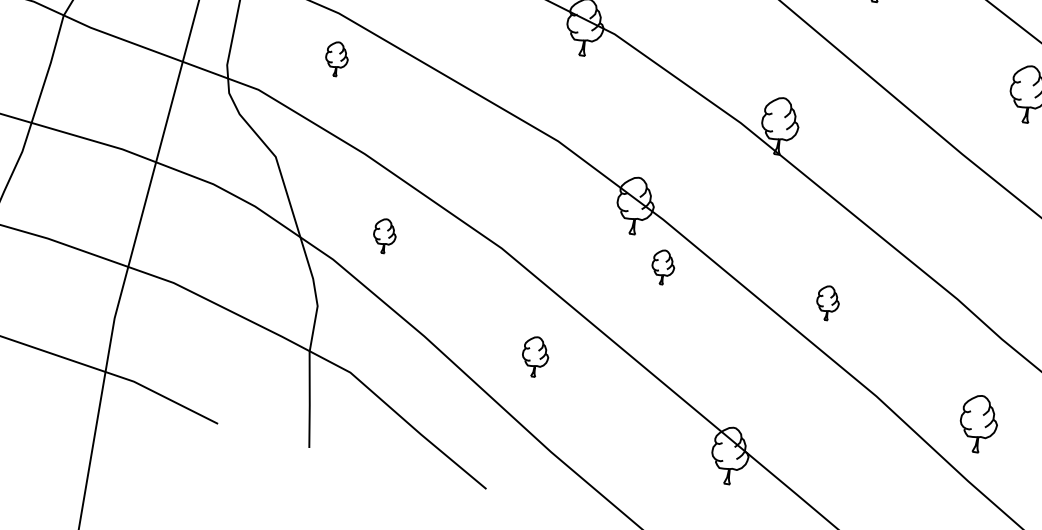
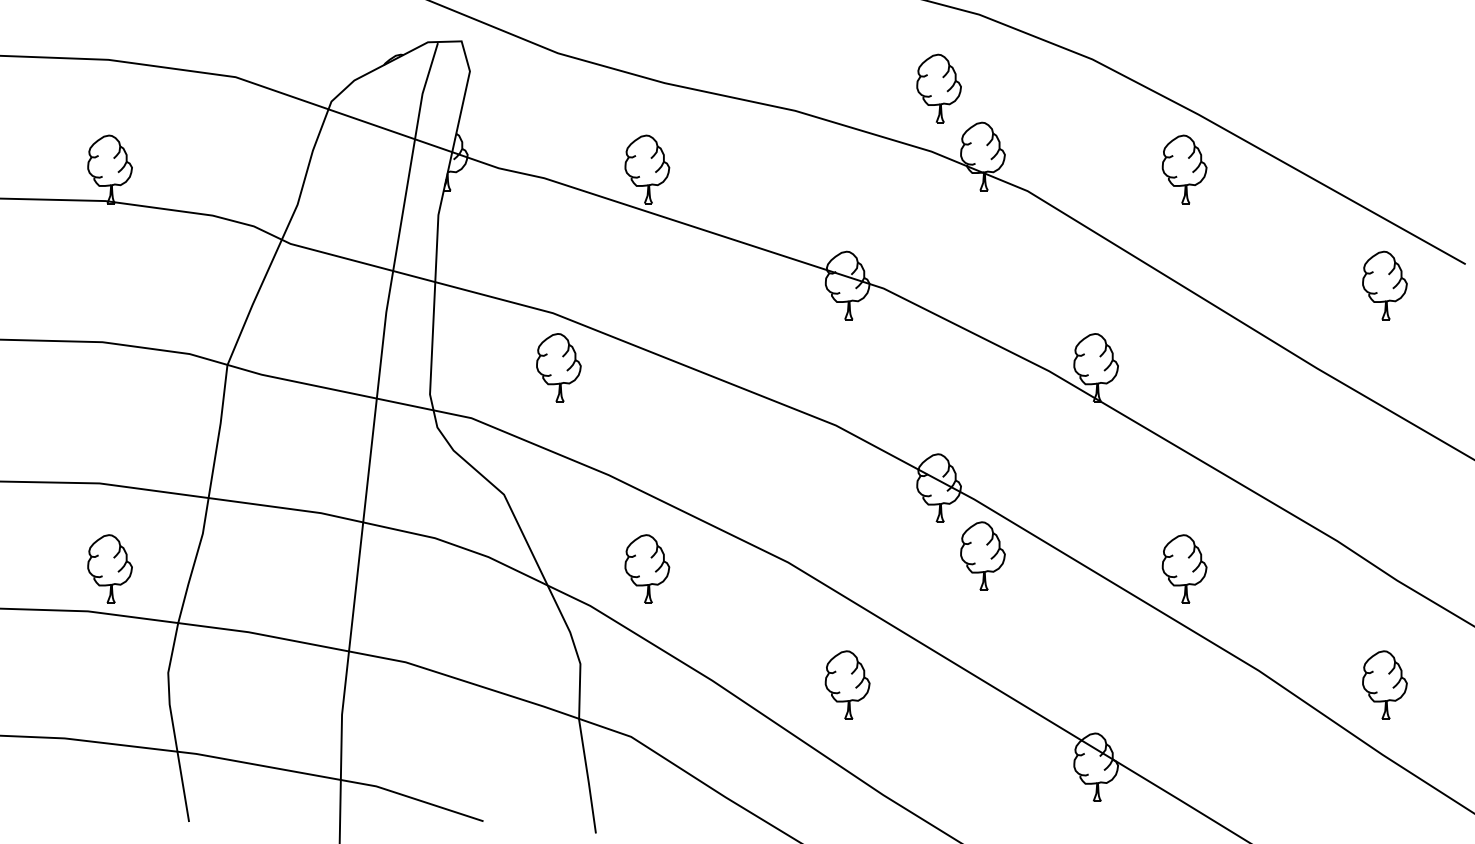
part: (336, 58) -> (558, 367), size x1.67
part: (384, 235) -> (647, 568), size x1.67
part: (662, 266) -> (982, 555), size x1.67
part: (827, 302) -> (1184, 568), size x1.67
part: (535, 356) -> (847, 684), size x1.43

